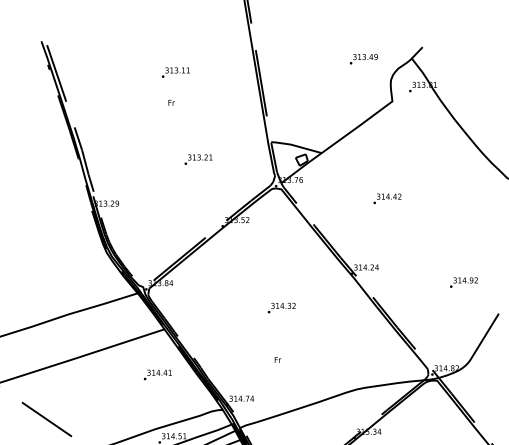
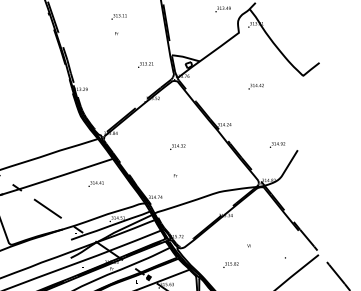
text: (198, 158) -> (145, 64), moved
text: (386, 198) -> (255, 86), moved
text: (463, 281) -> (277, 144), moved
text: (156, 373) -> (95, 183), moved

